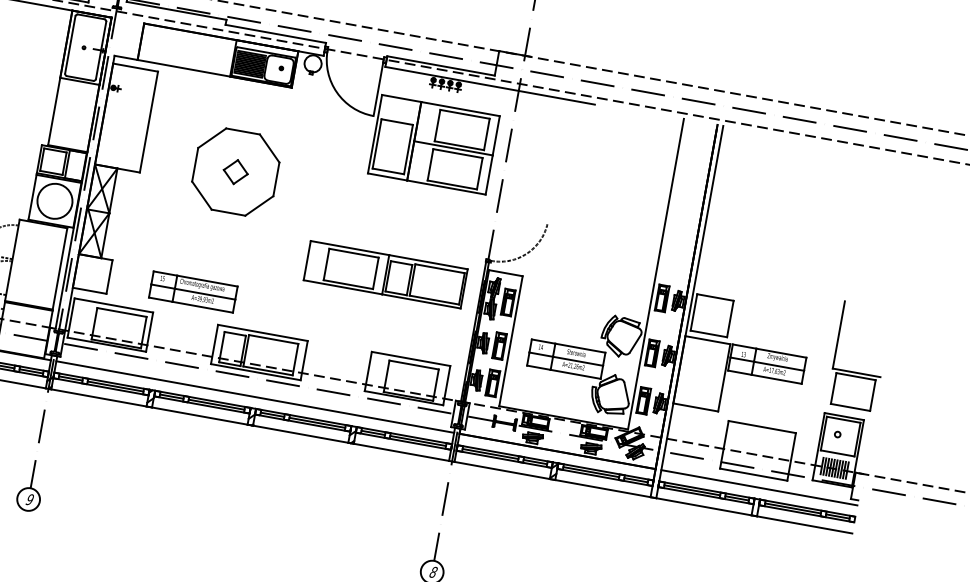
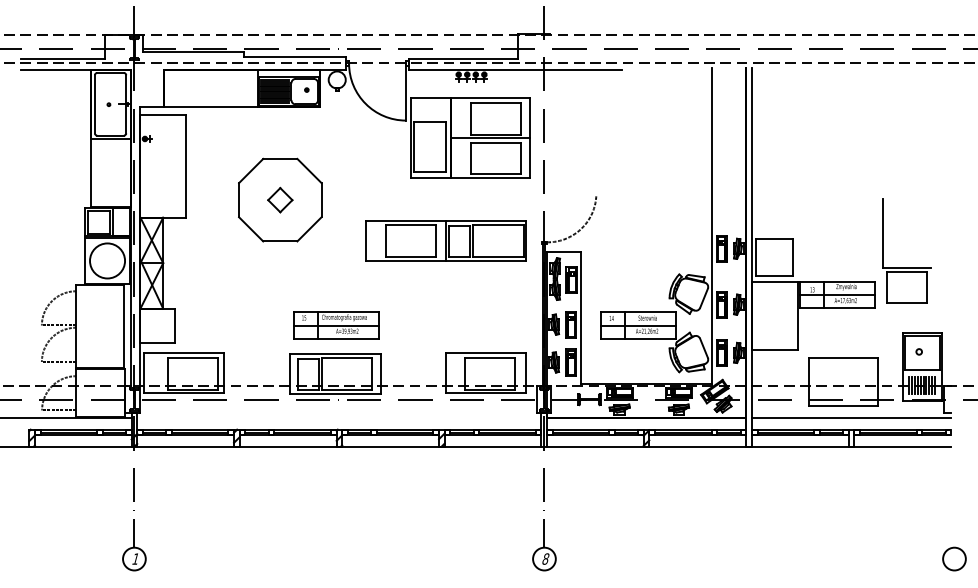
part: (385, 274) -> (445, 240), moved
part: (193, 291) -> (336, 325), moved
part: (856, 372) -> (906, 267), moved
line: (255, 397) -> (339, 418), removed
text: (29, 499) -> (135, 558), 9 -> 1

